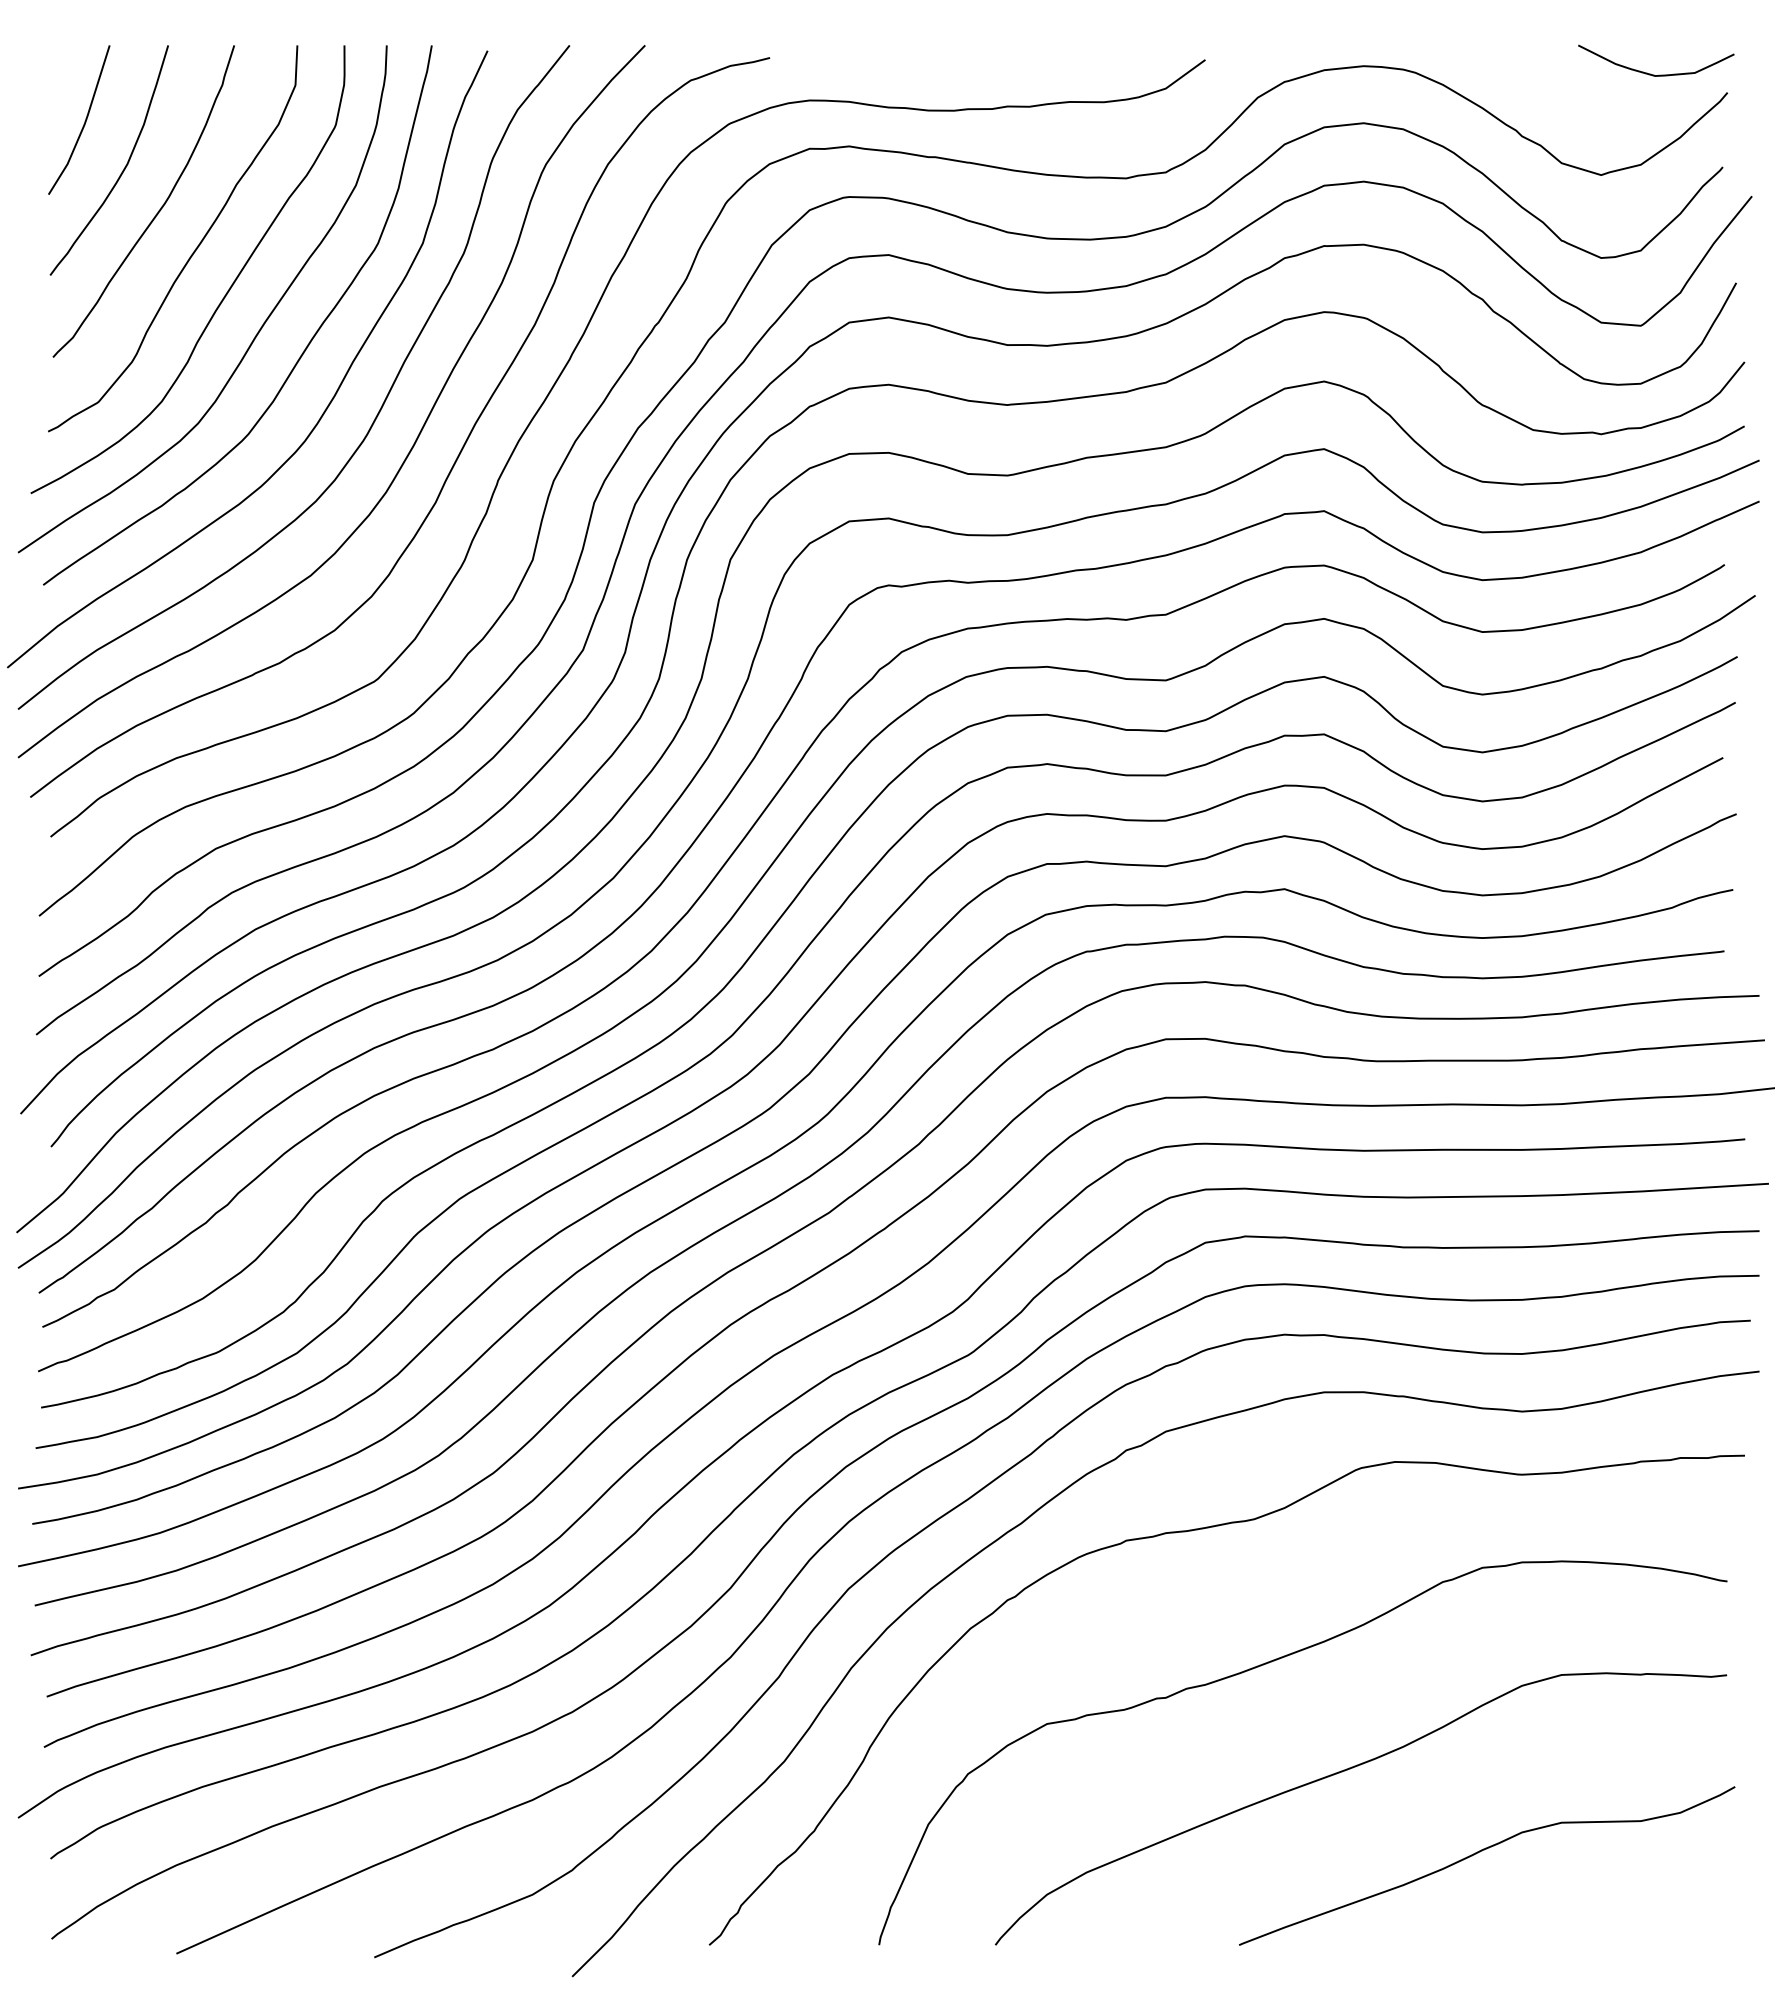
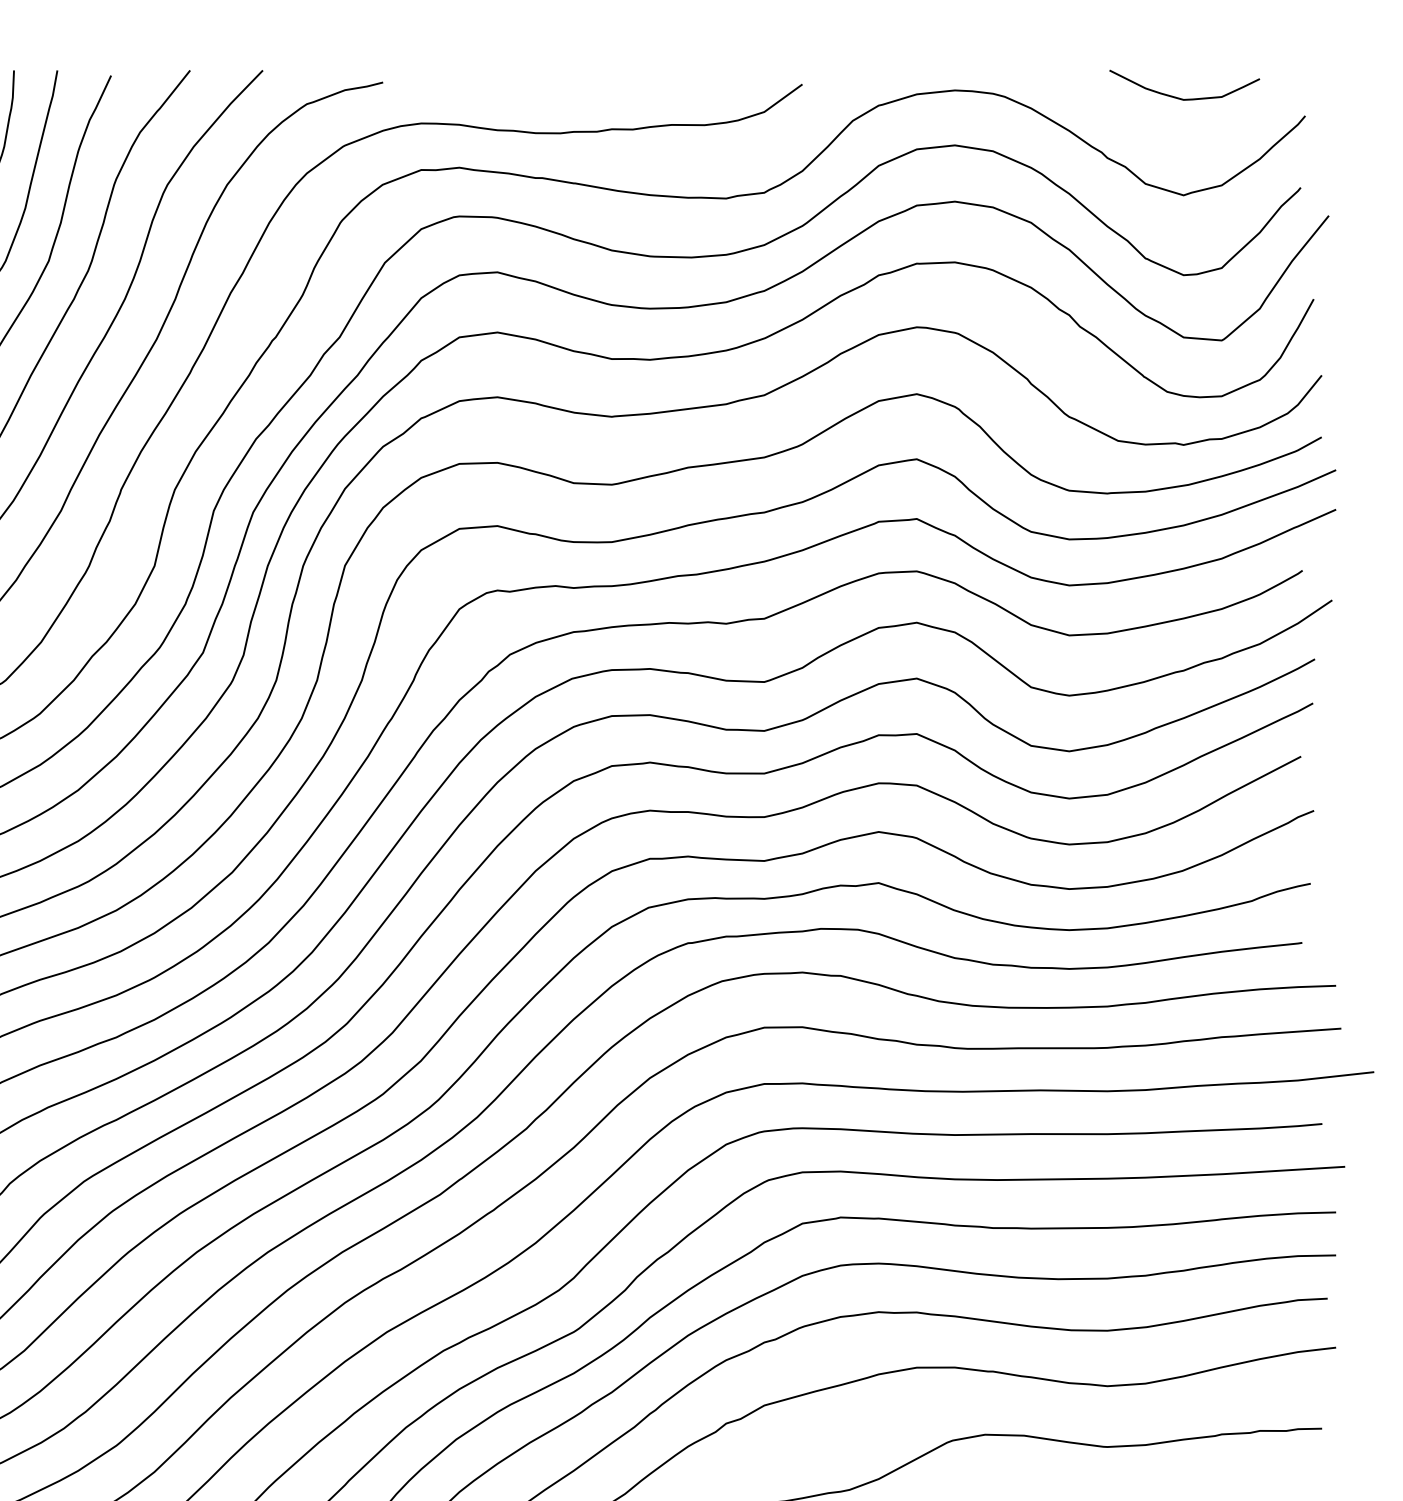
curve: (1654, 74) -> (1182, 98), moved

